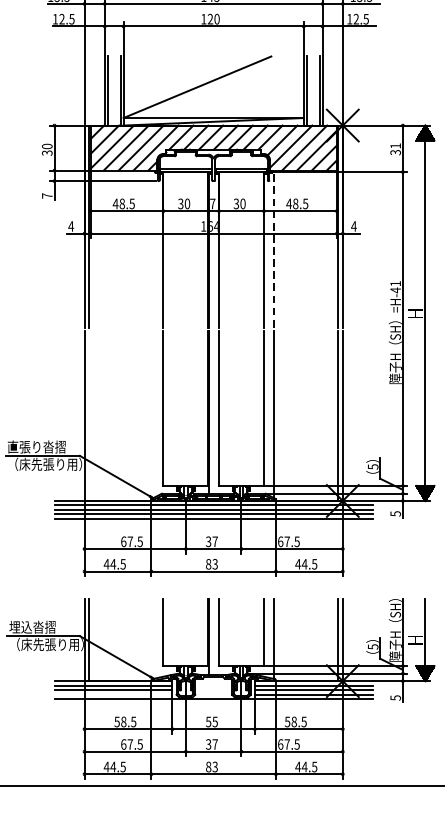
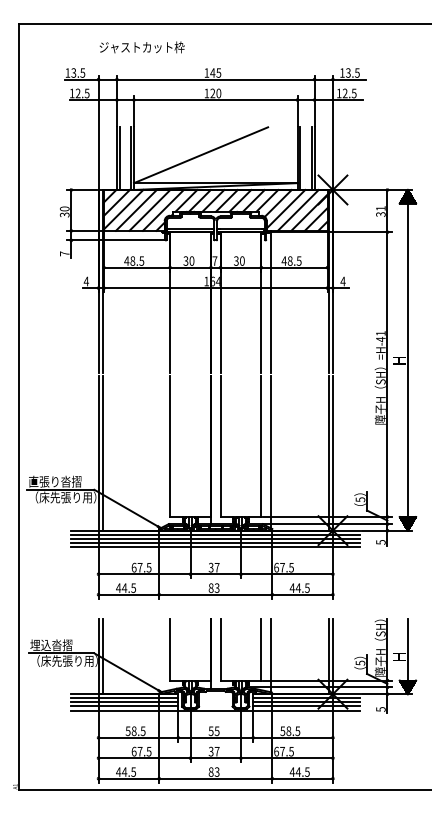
line: (274, 248) -> (270, 301), dashed -> solid
line: (88, 414) -> (102, 452), added
line: (113, 694) -> (124, 706), added

